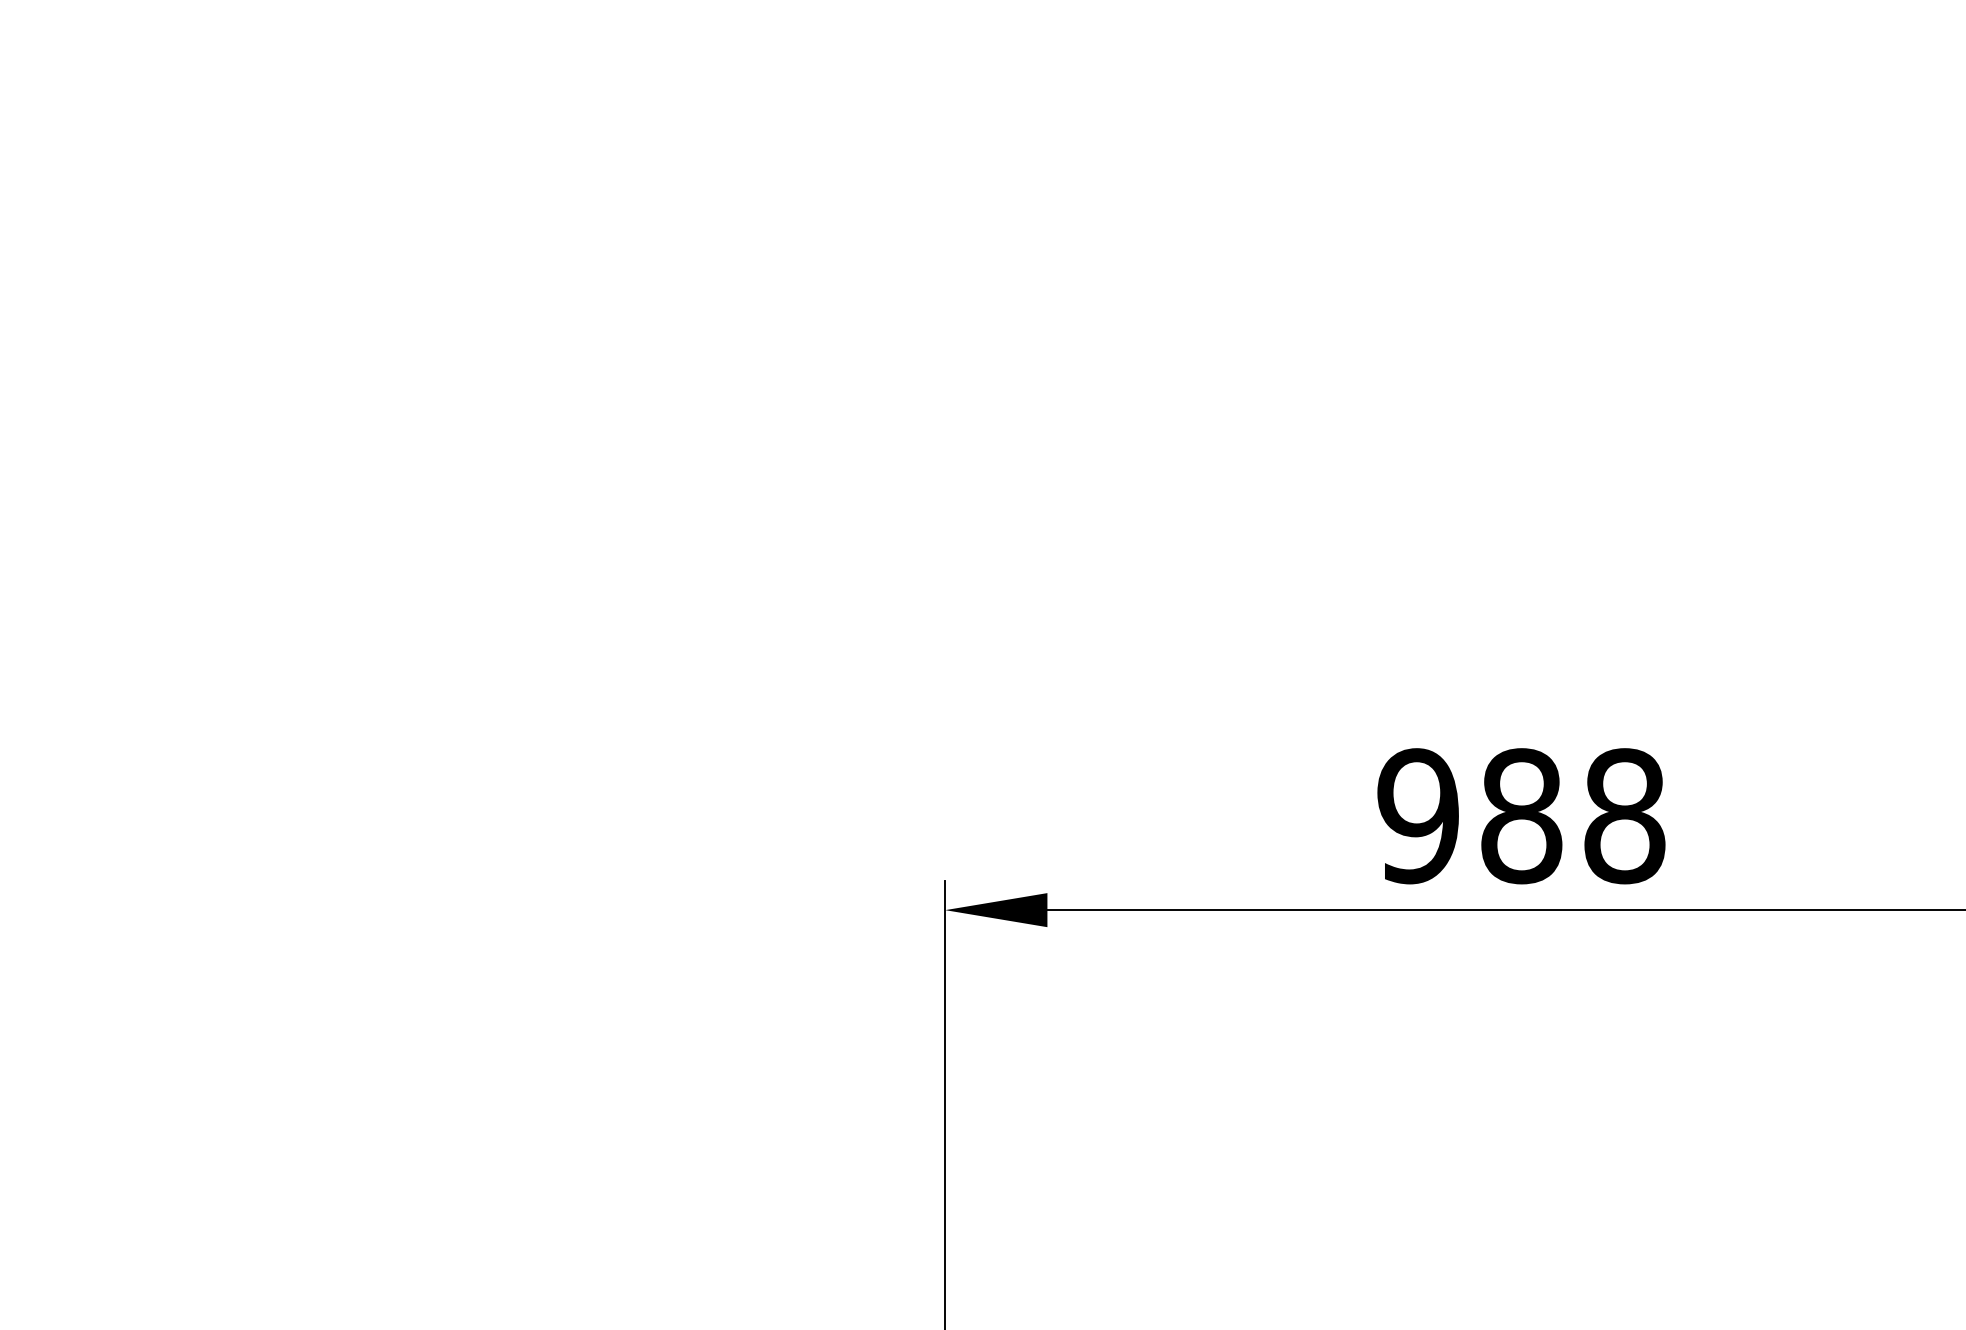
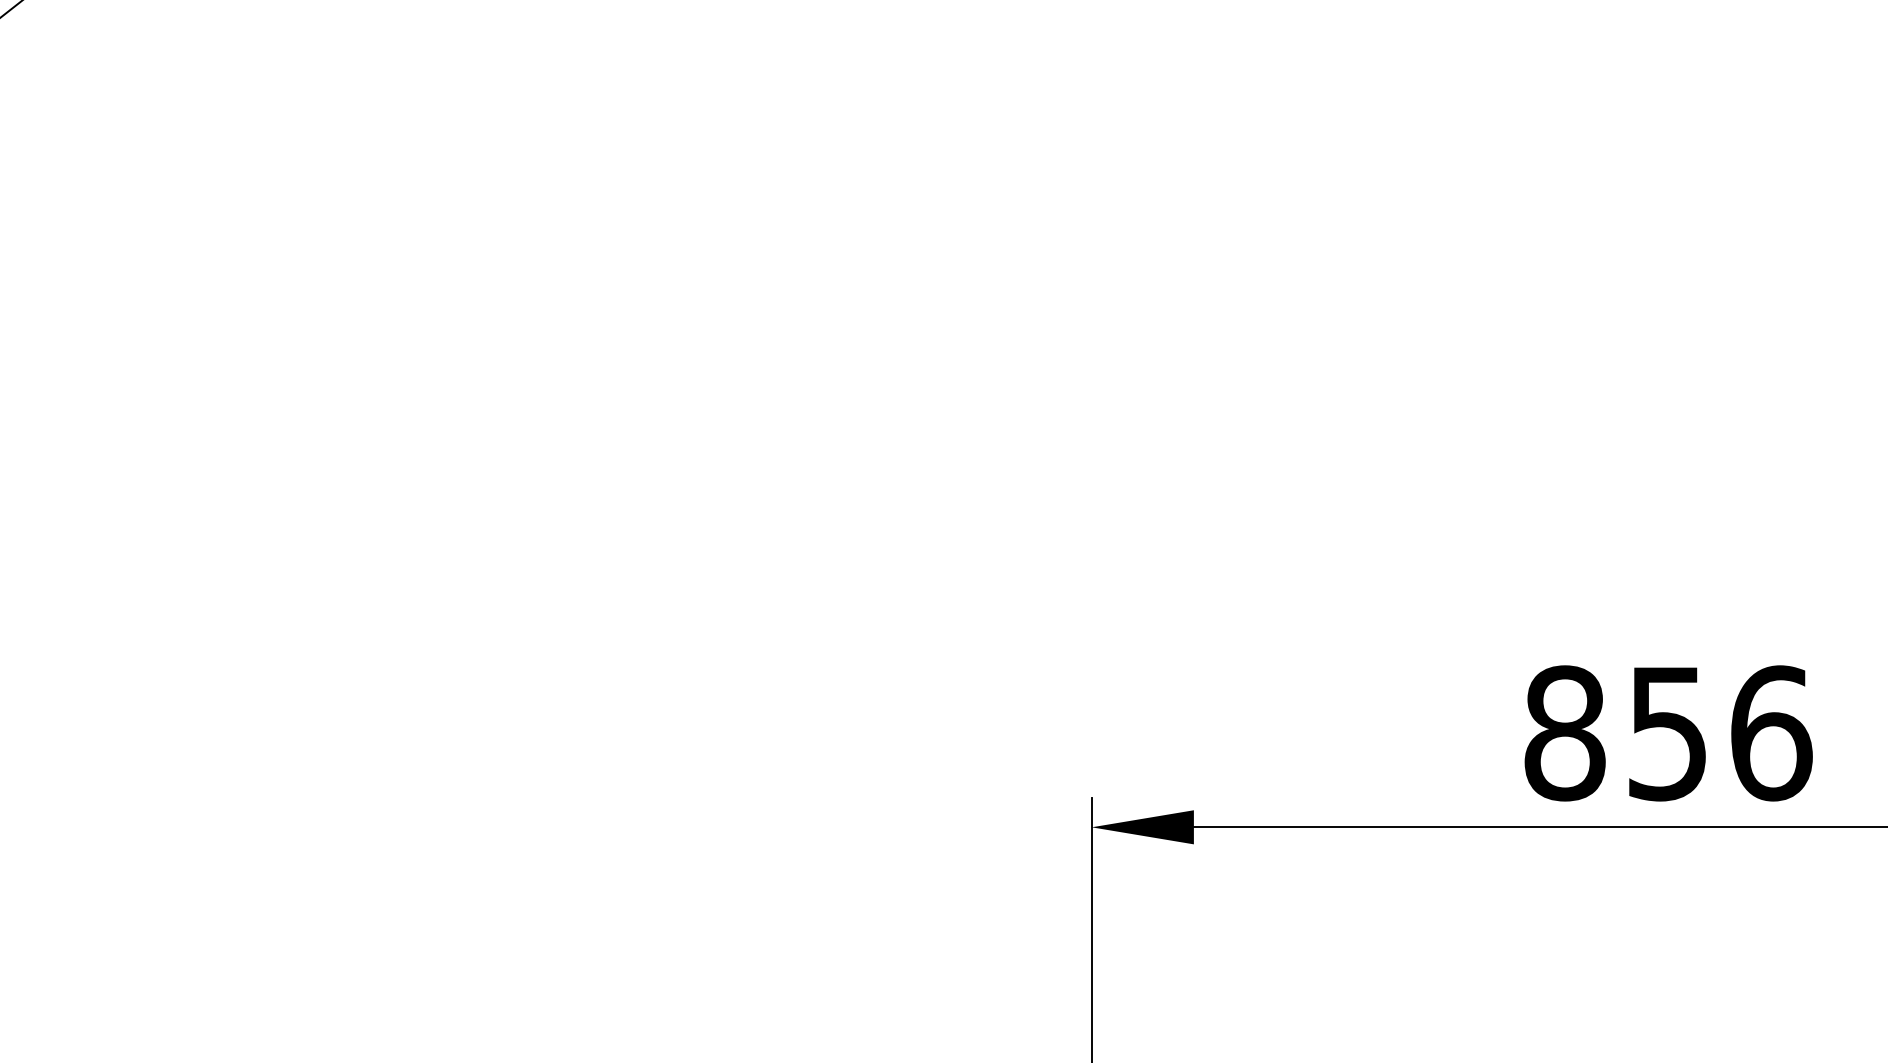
text: (1521, 816) -> (1667, 733), 988 -> 856

